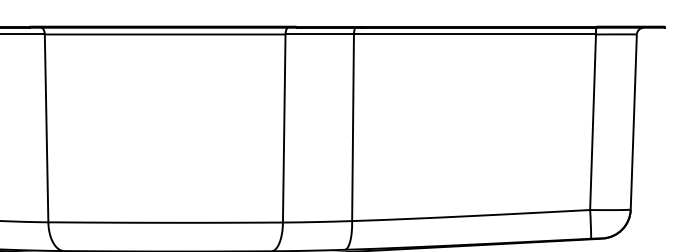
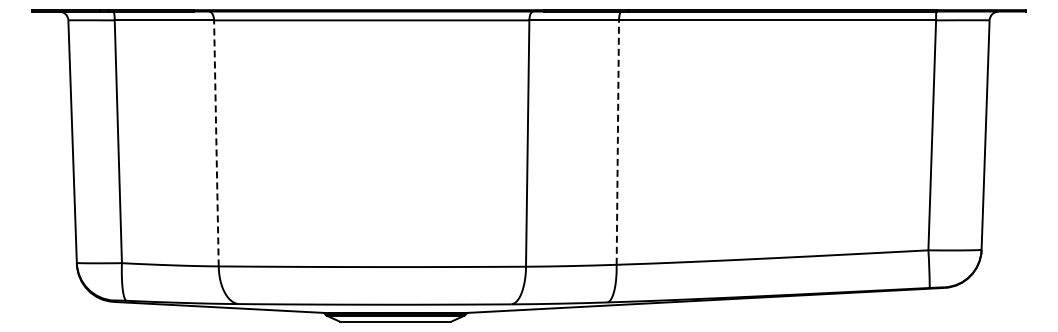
line: (46, 127) -> (216, 142), solid -> dashed
line: (352, 127) -> (617, 142), solid -> dashed

